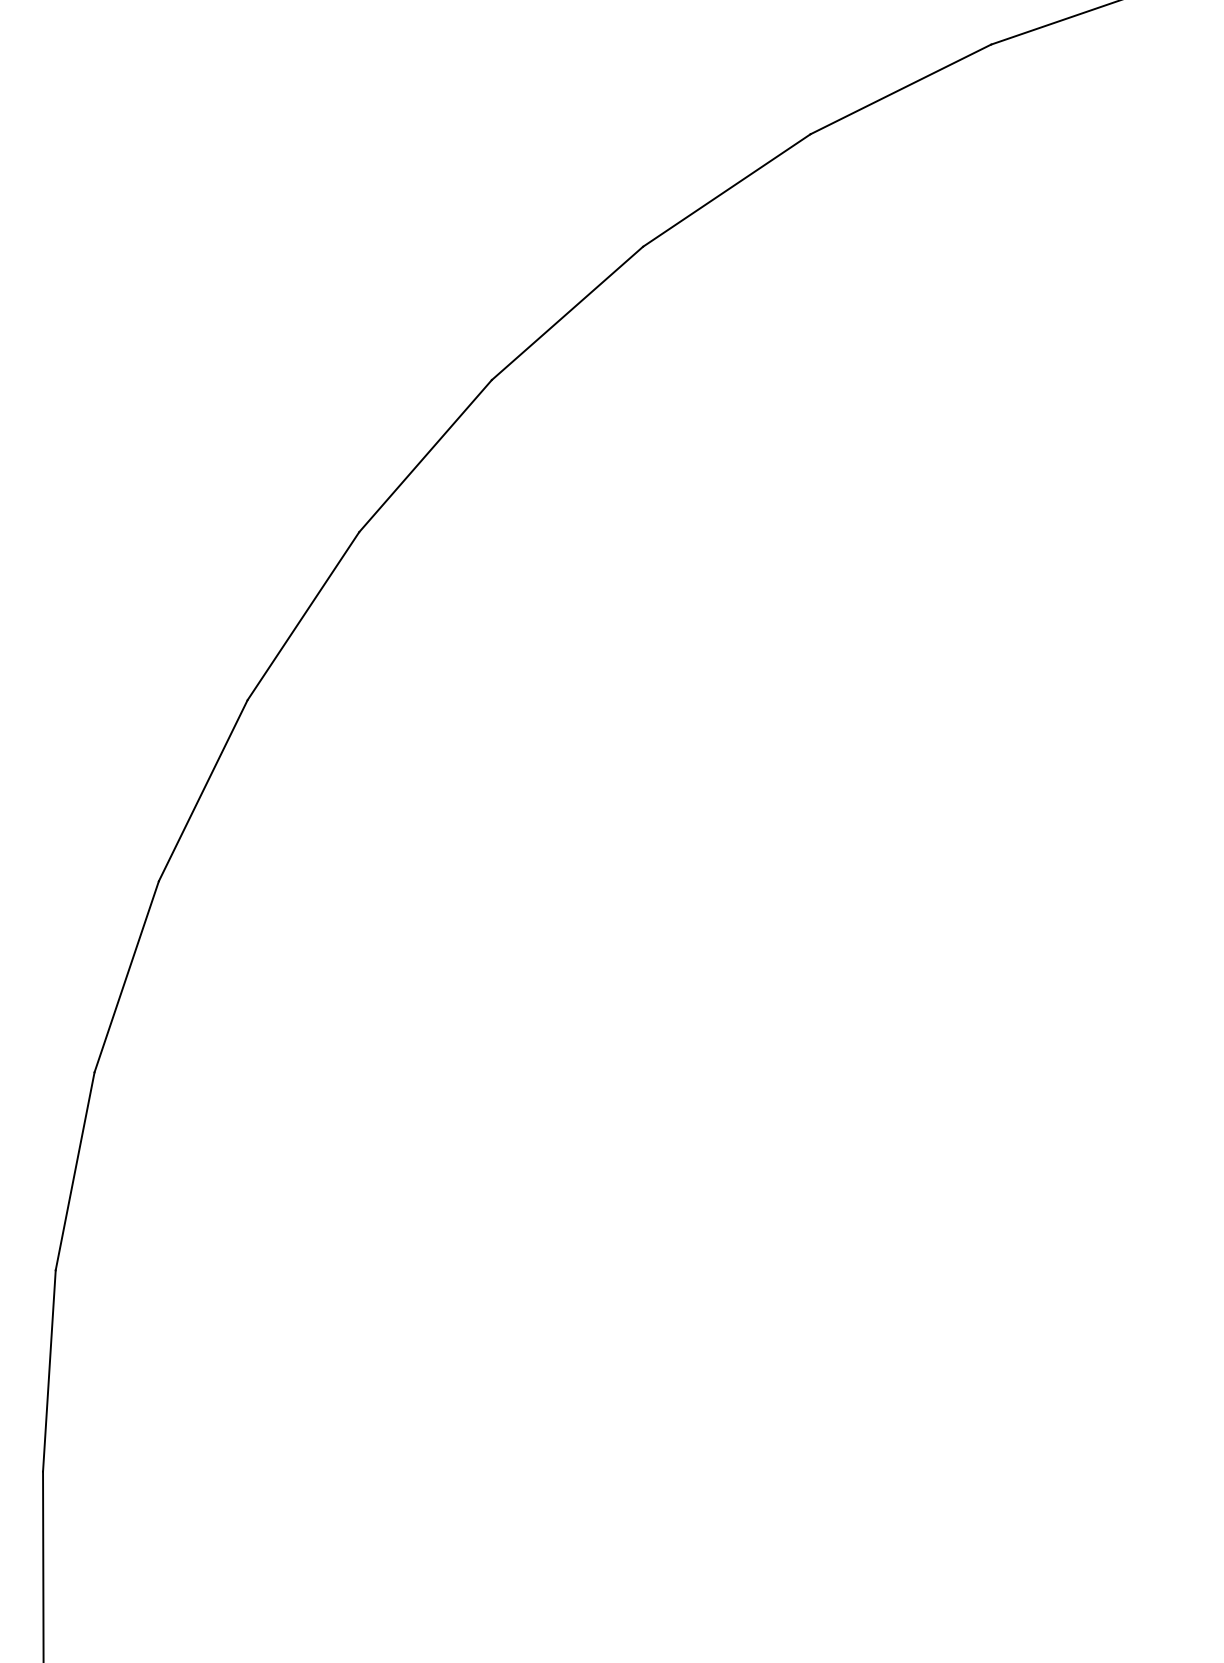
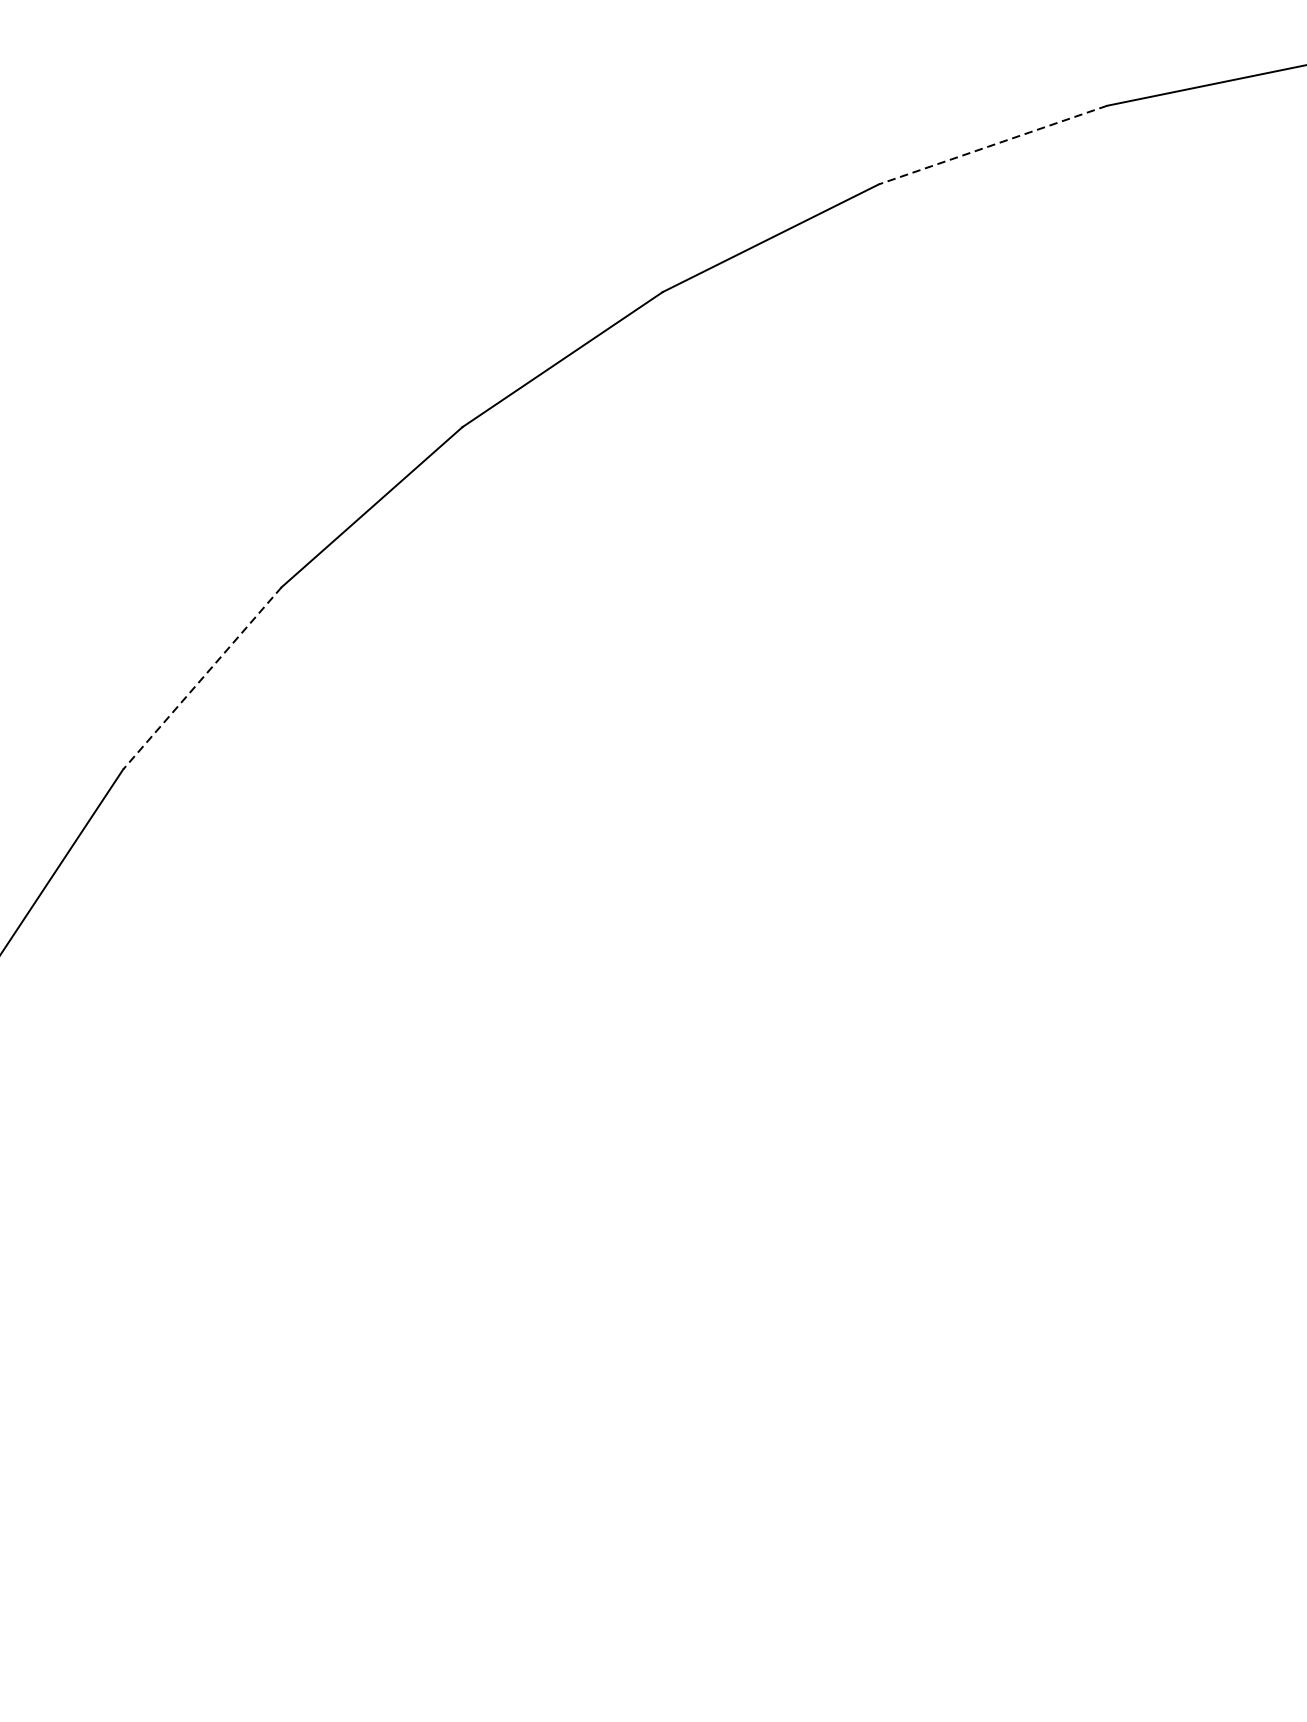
line: (900, 89) -> (992, 145), solid -> dashed
line: (303, 616) -> (202, 678), solid -> dashed

